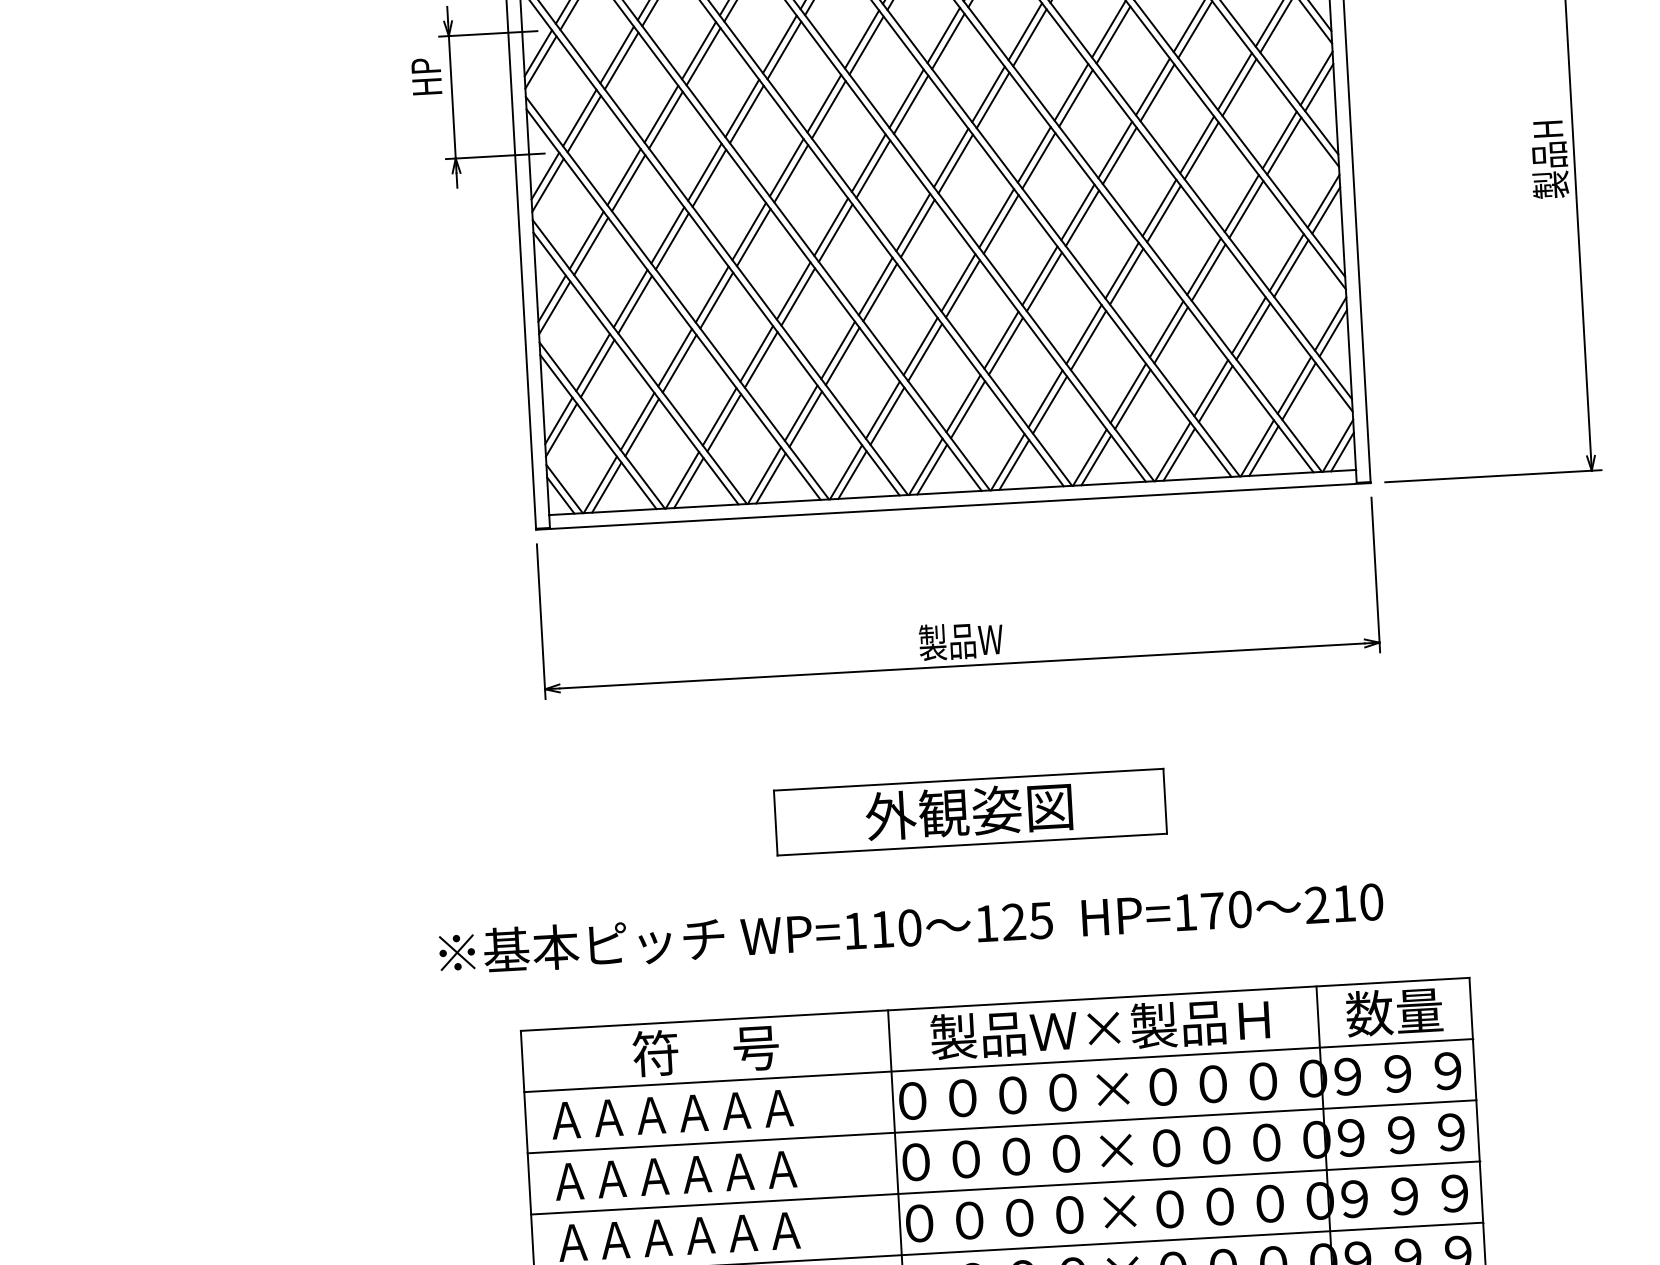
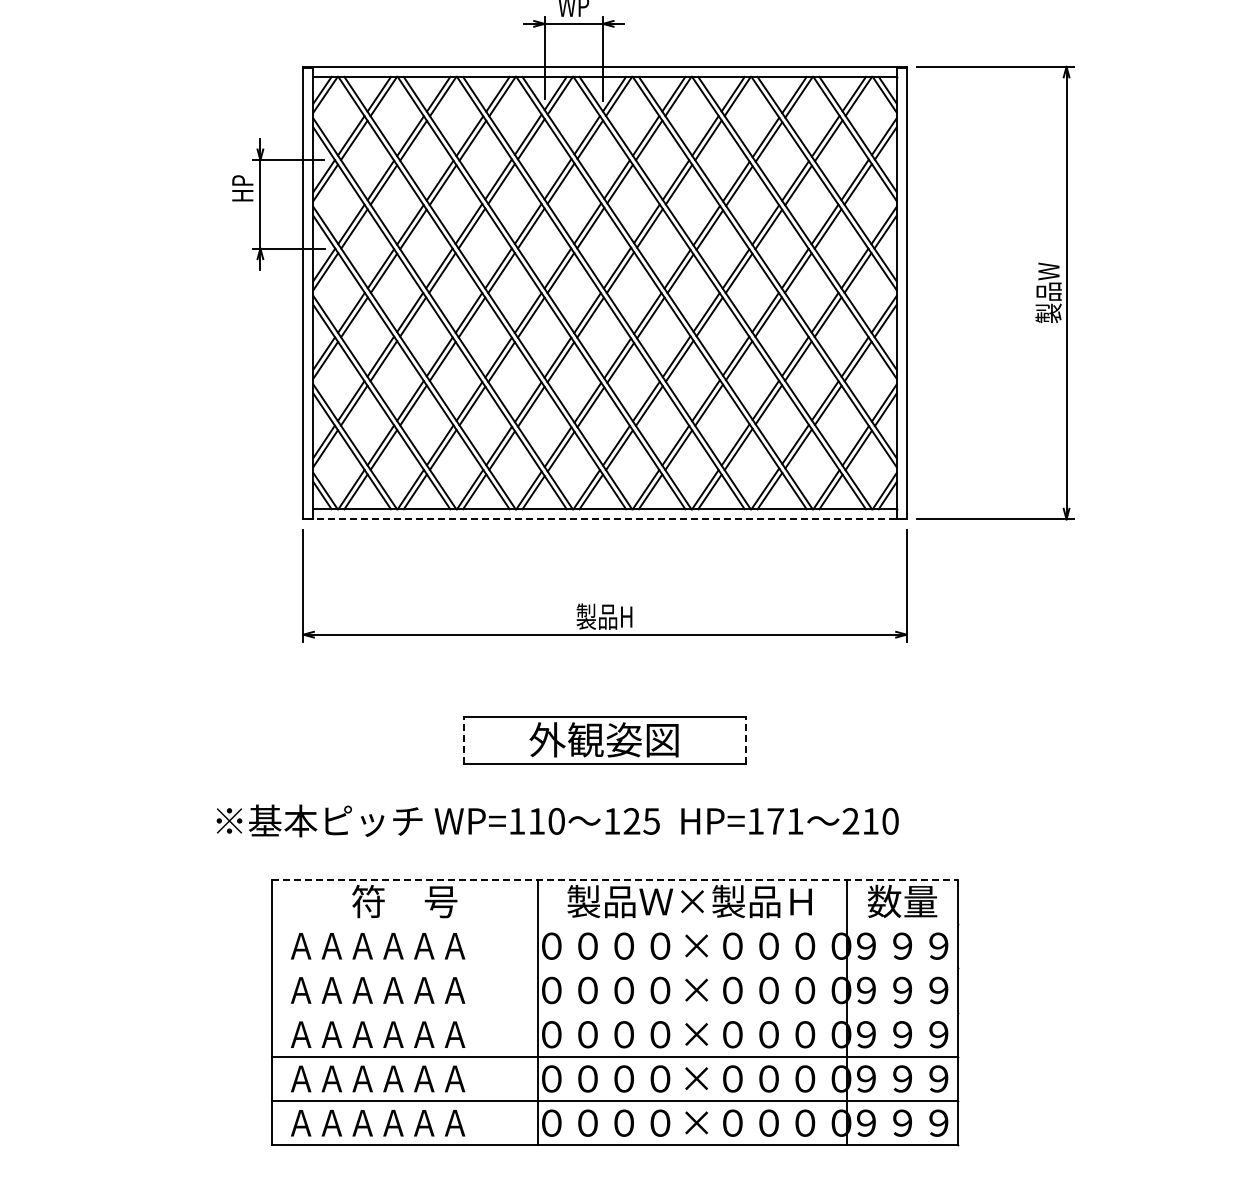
text: (1549, 158) -> (1048, 292), 製品H -> 製品W
line: (954, 506) -> (605, 519), solid -> dashed
text: (961, 640) -> (605, 616), 製品W -> 製品H
line: (1164, 800) -> (745, 739), solid -> dashed
line: (776, 821) -> (464, 739), solid -> dashed
text: (1240, 909) -> (795, 821), HP=170 -> HP=171
line: (995, 1003) -> (615, 879), solid -> dashed
line: (997, 1066) -> (614, 924), removed
line: (1001, 1126) -> (614, 968), removed
line: (1004, 1187) -> (614, 1012), removed

